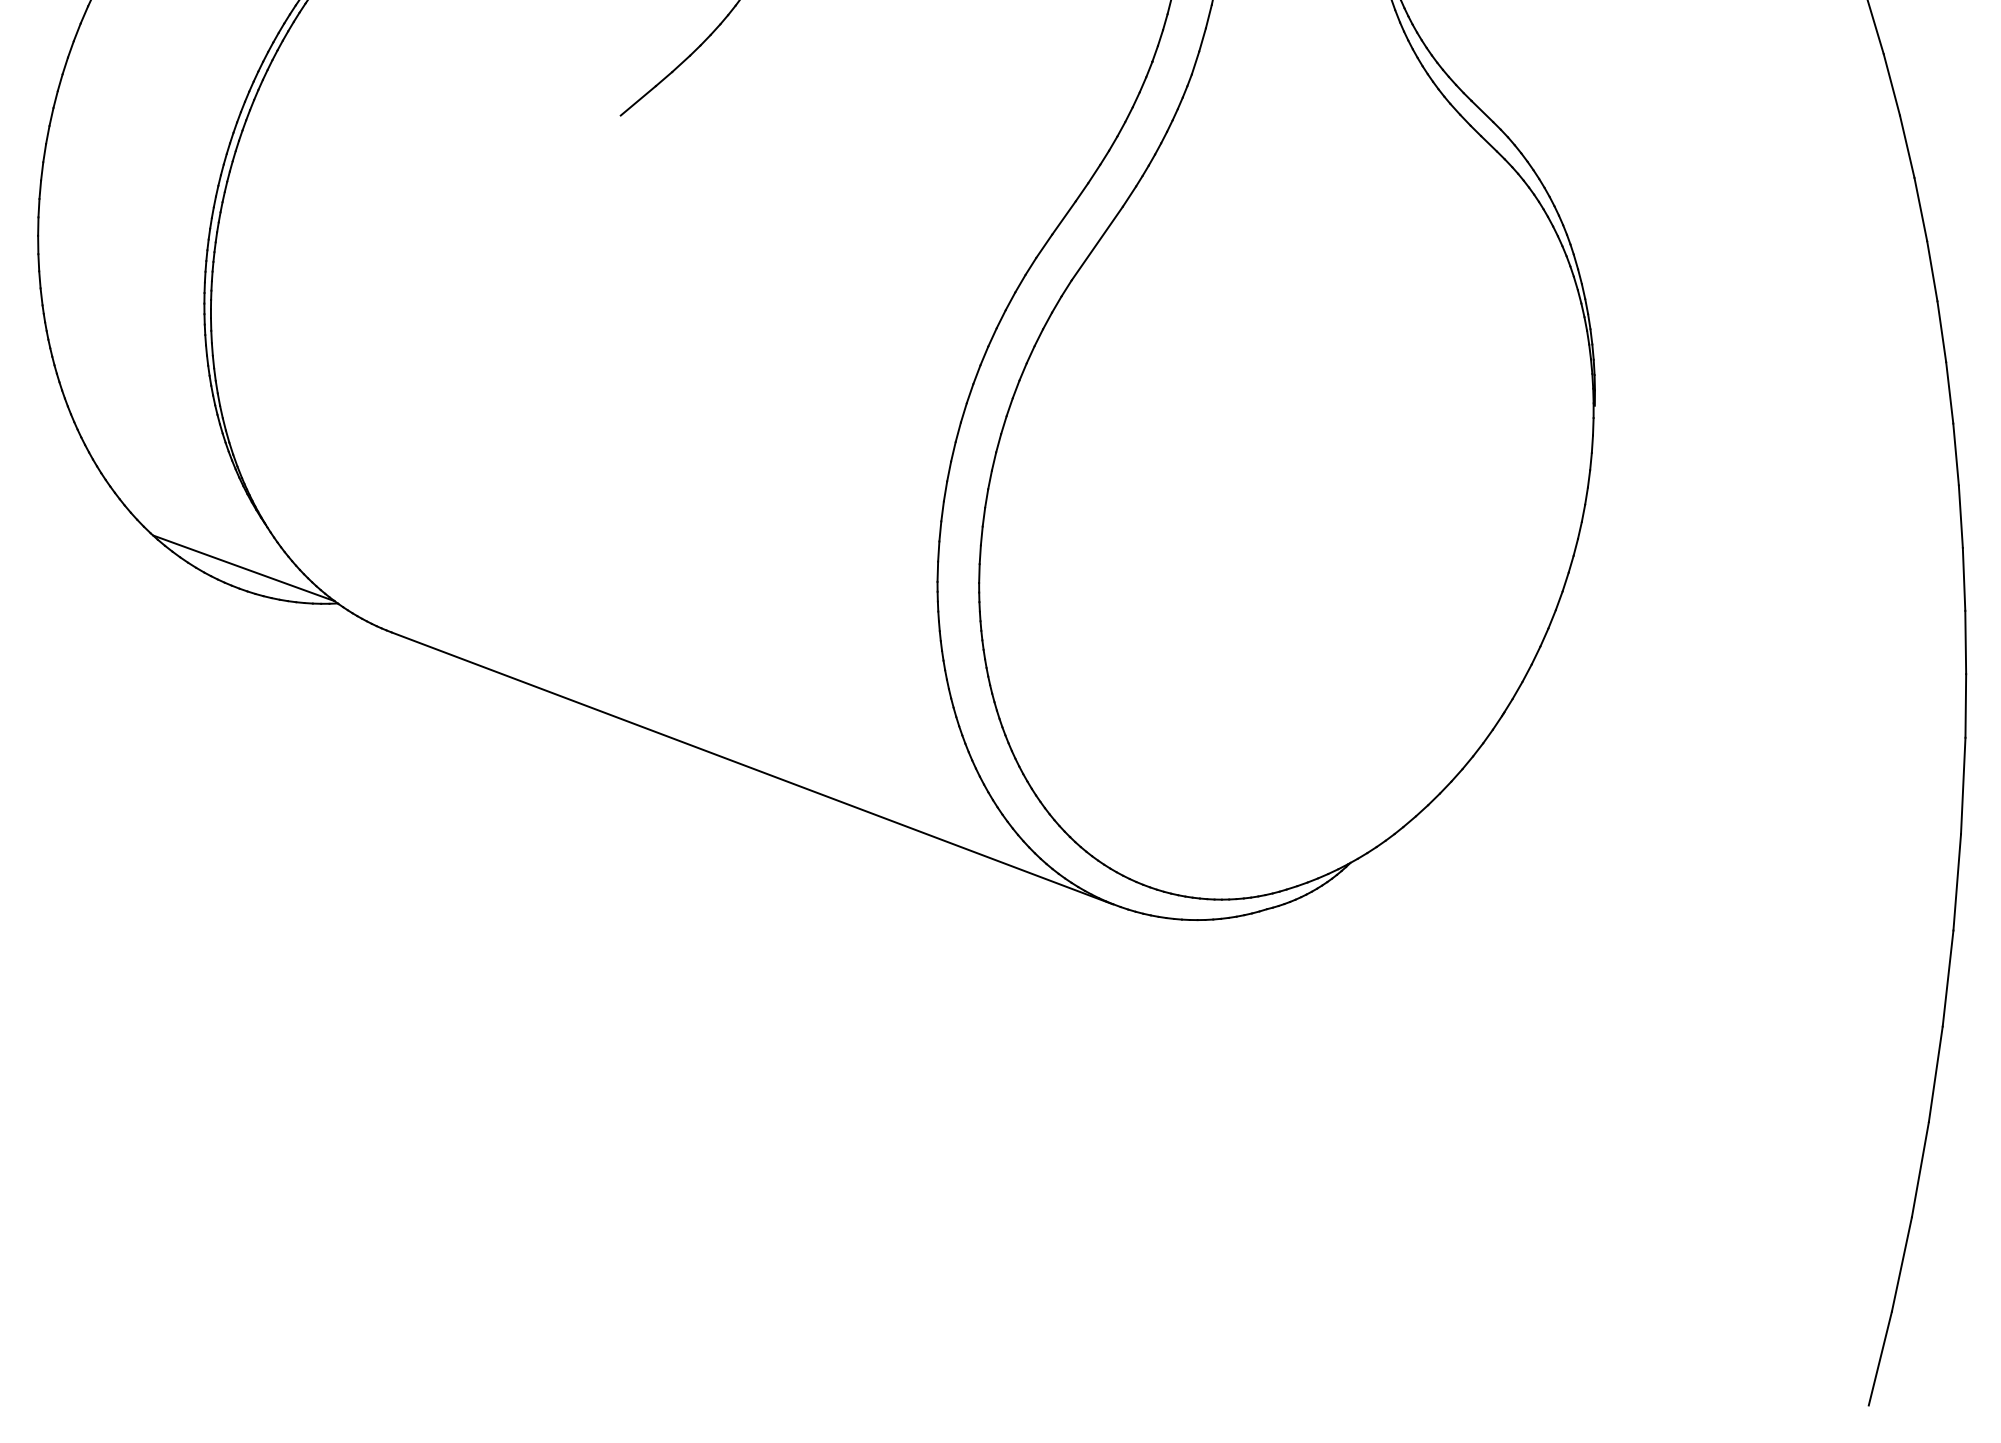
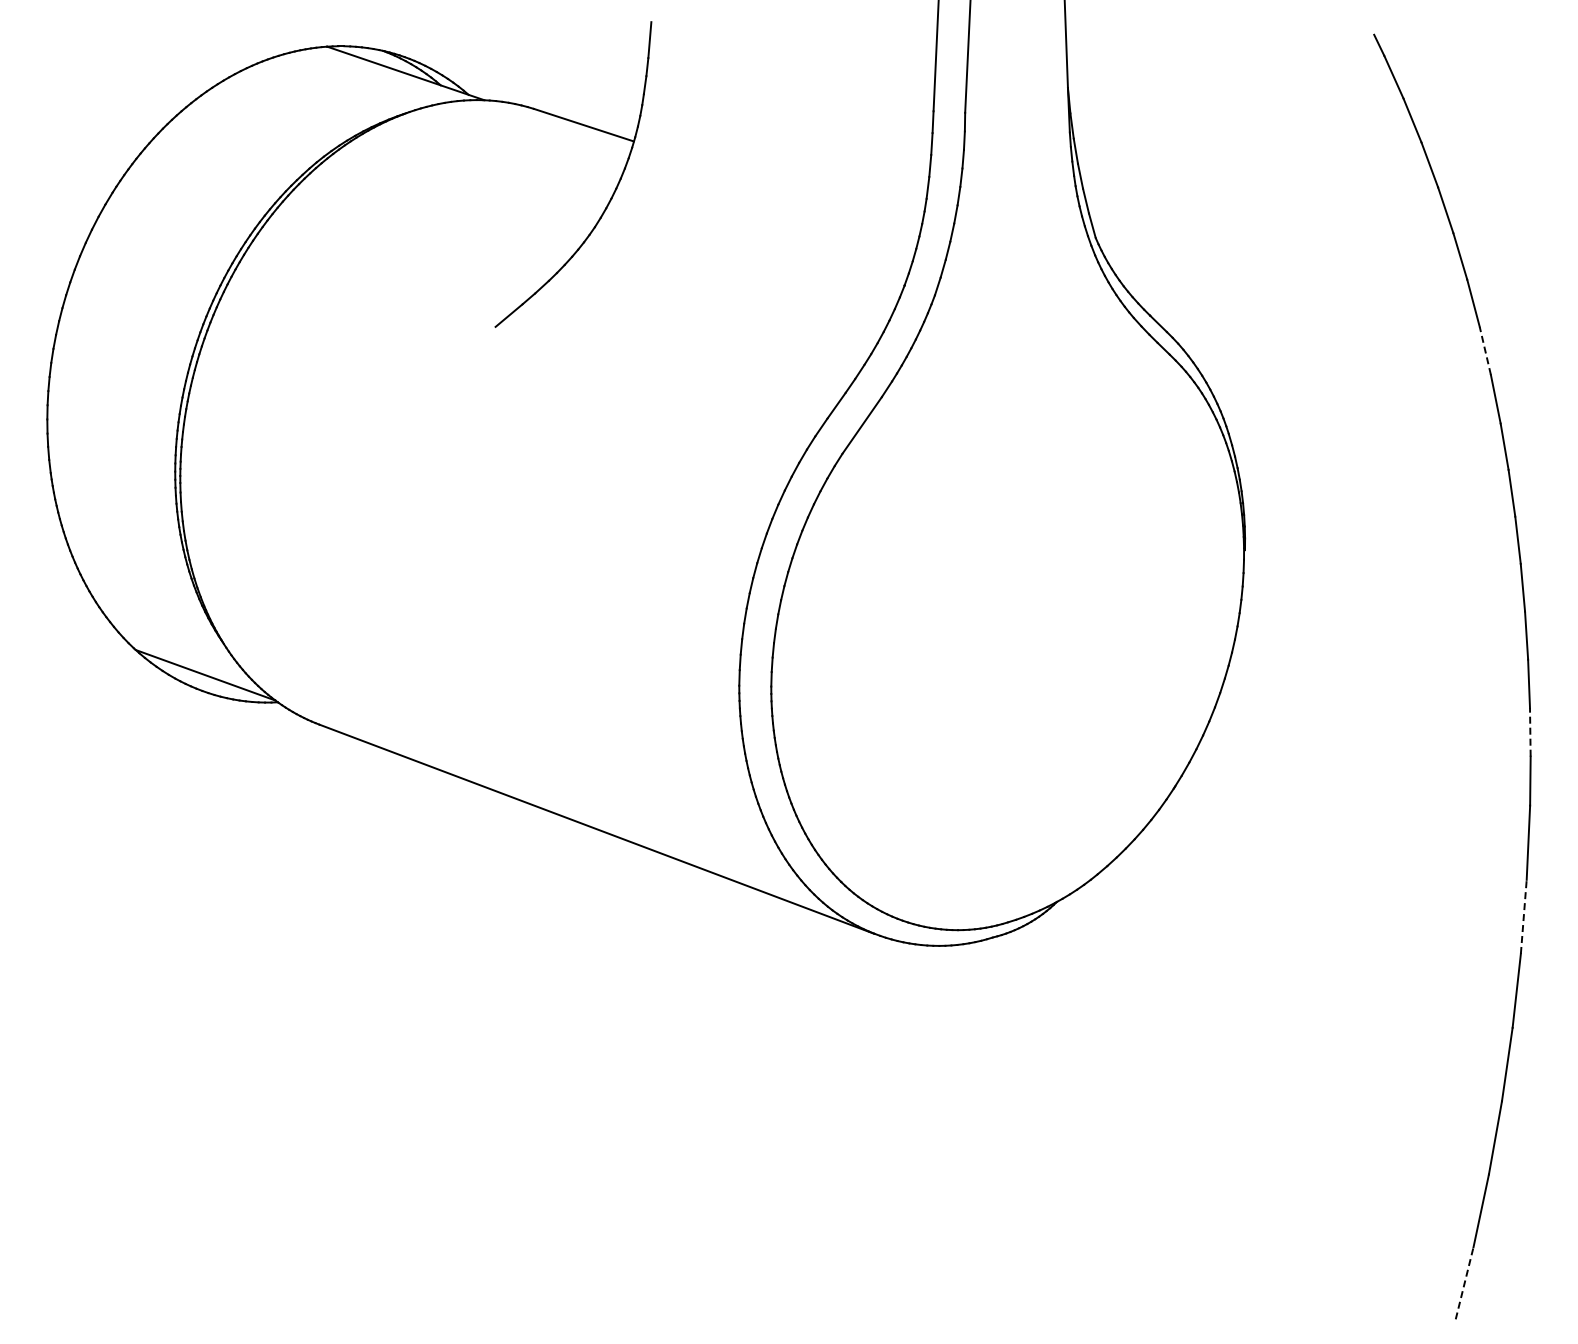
line: (1907, 146) -> (1485, 350), solid -> dashed
line: (1965, 641) -> (1530, 731), solid -> dashed
line: (1956, 881) -> (1523, 916), solid -> dashed
line: (1880, 1357) -> (1464, 1282), solid -> dashed

